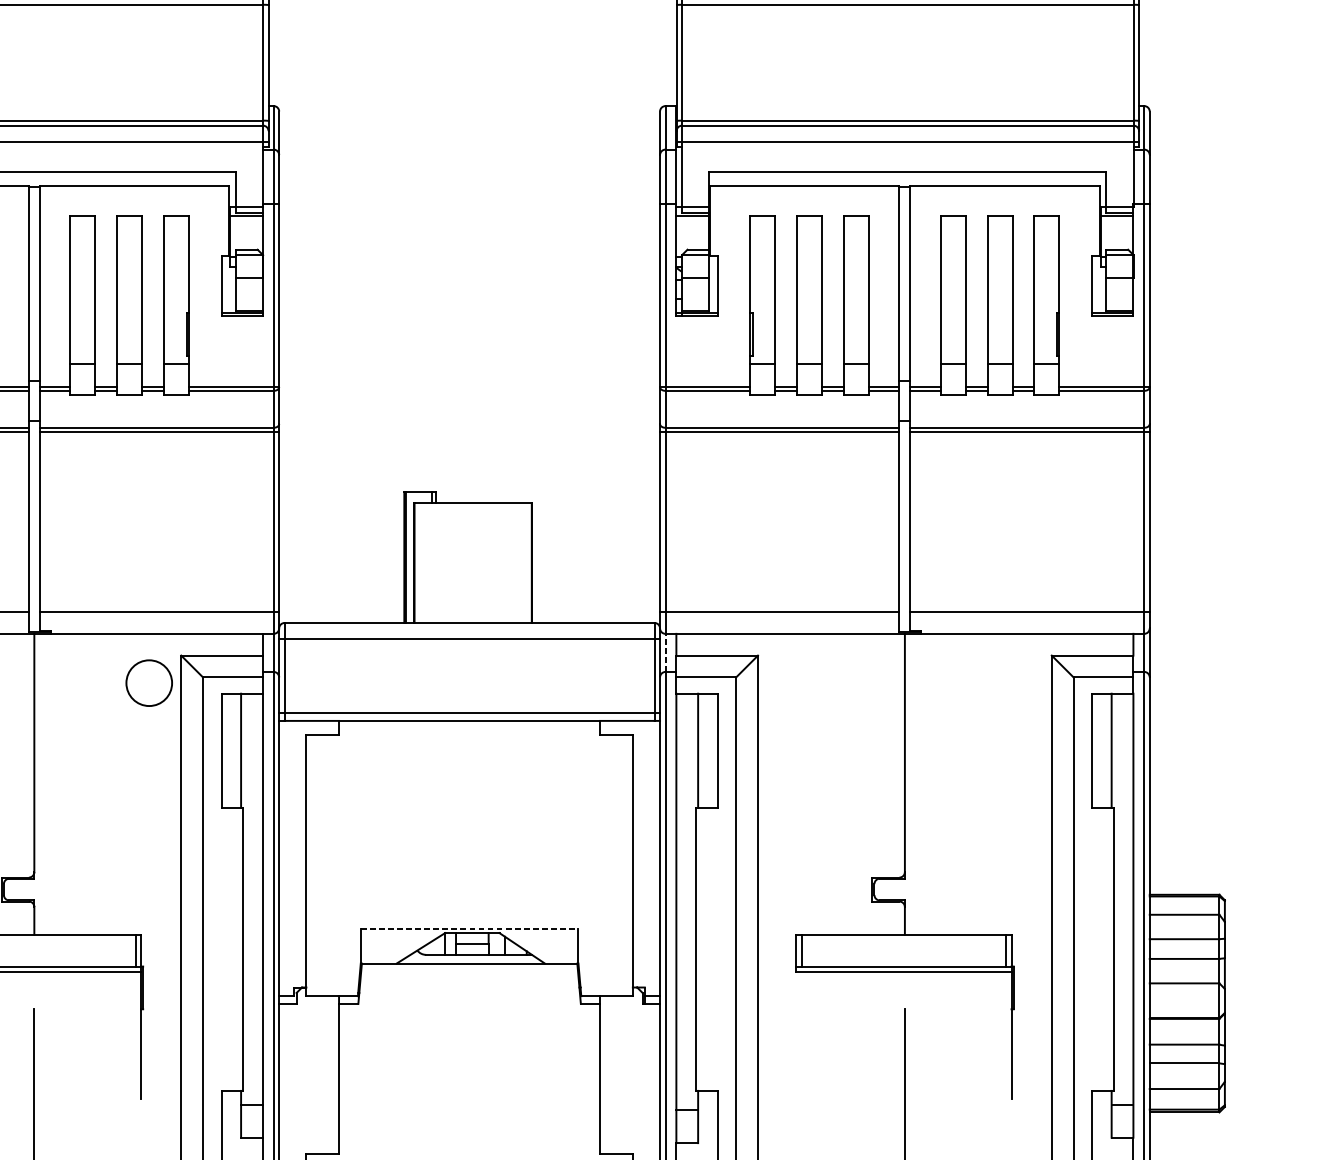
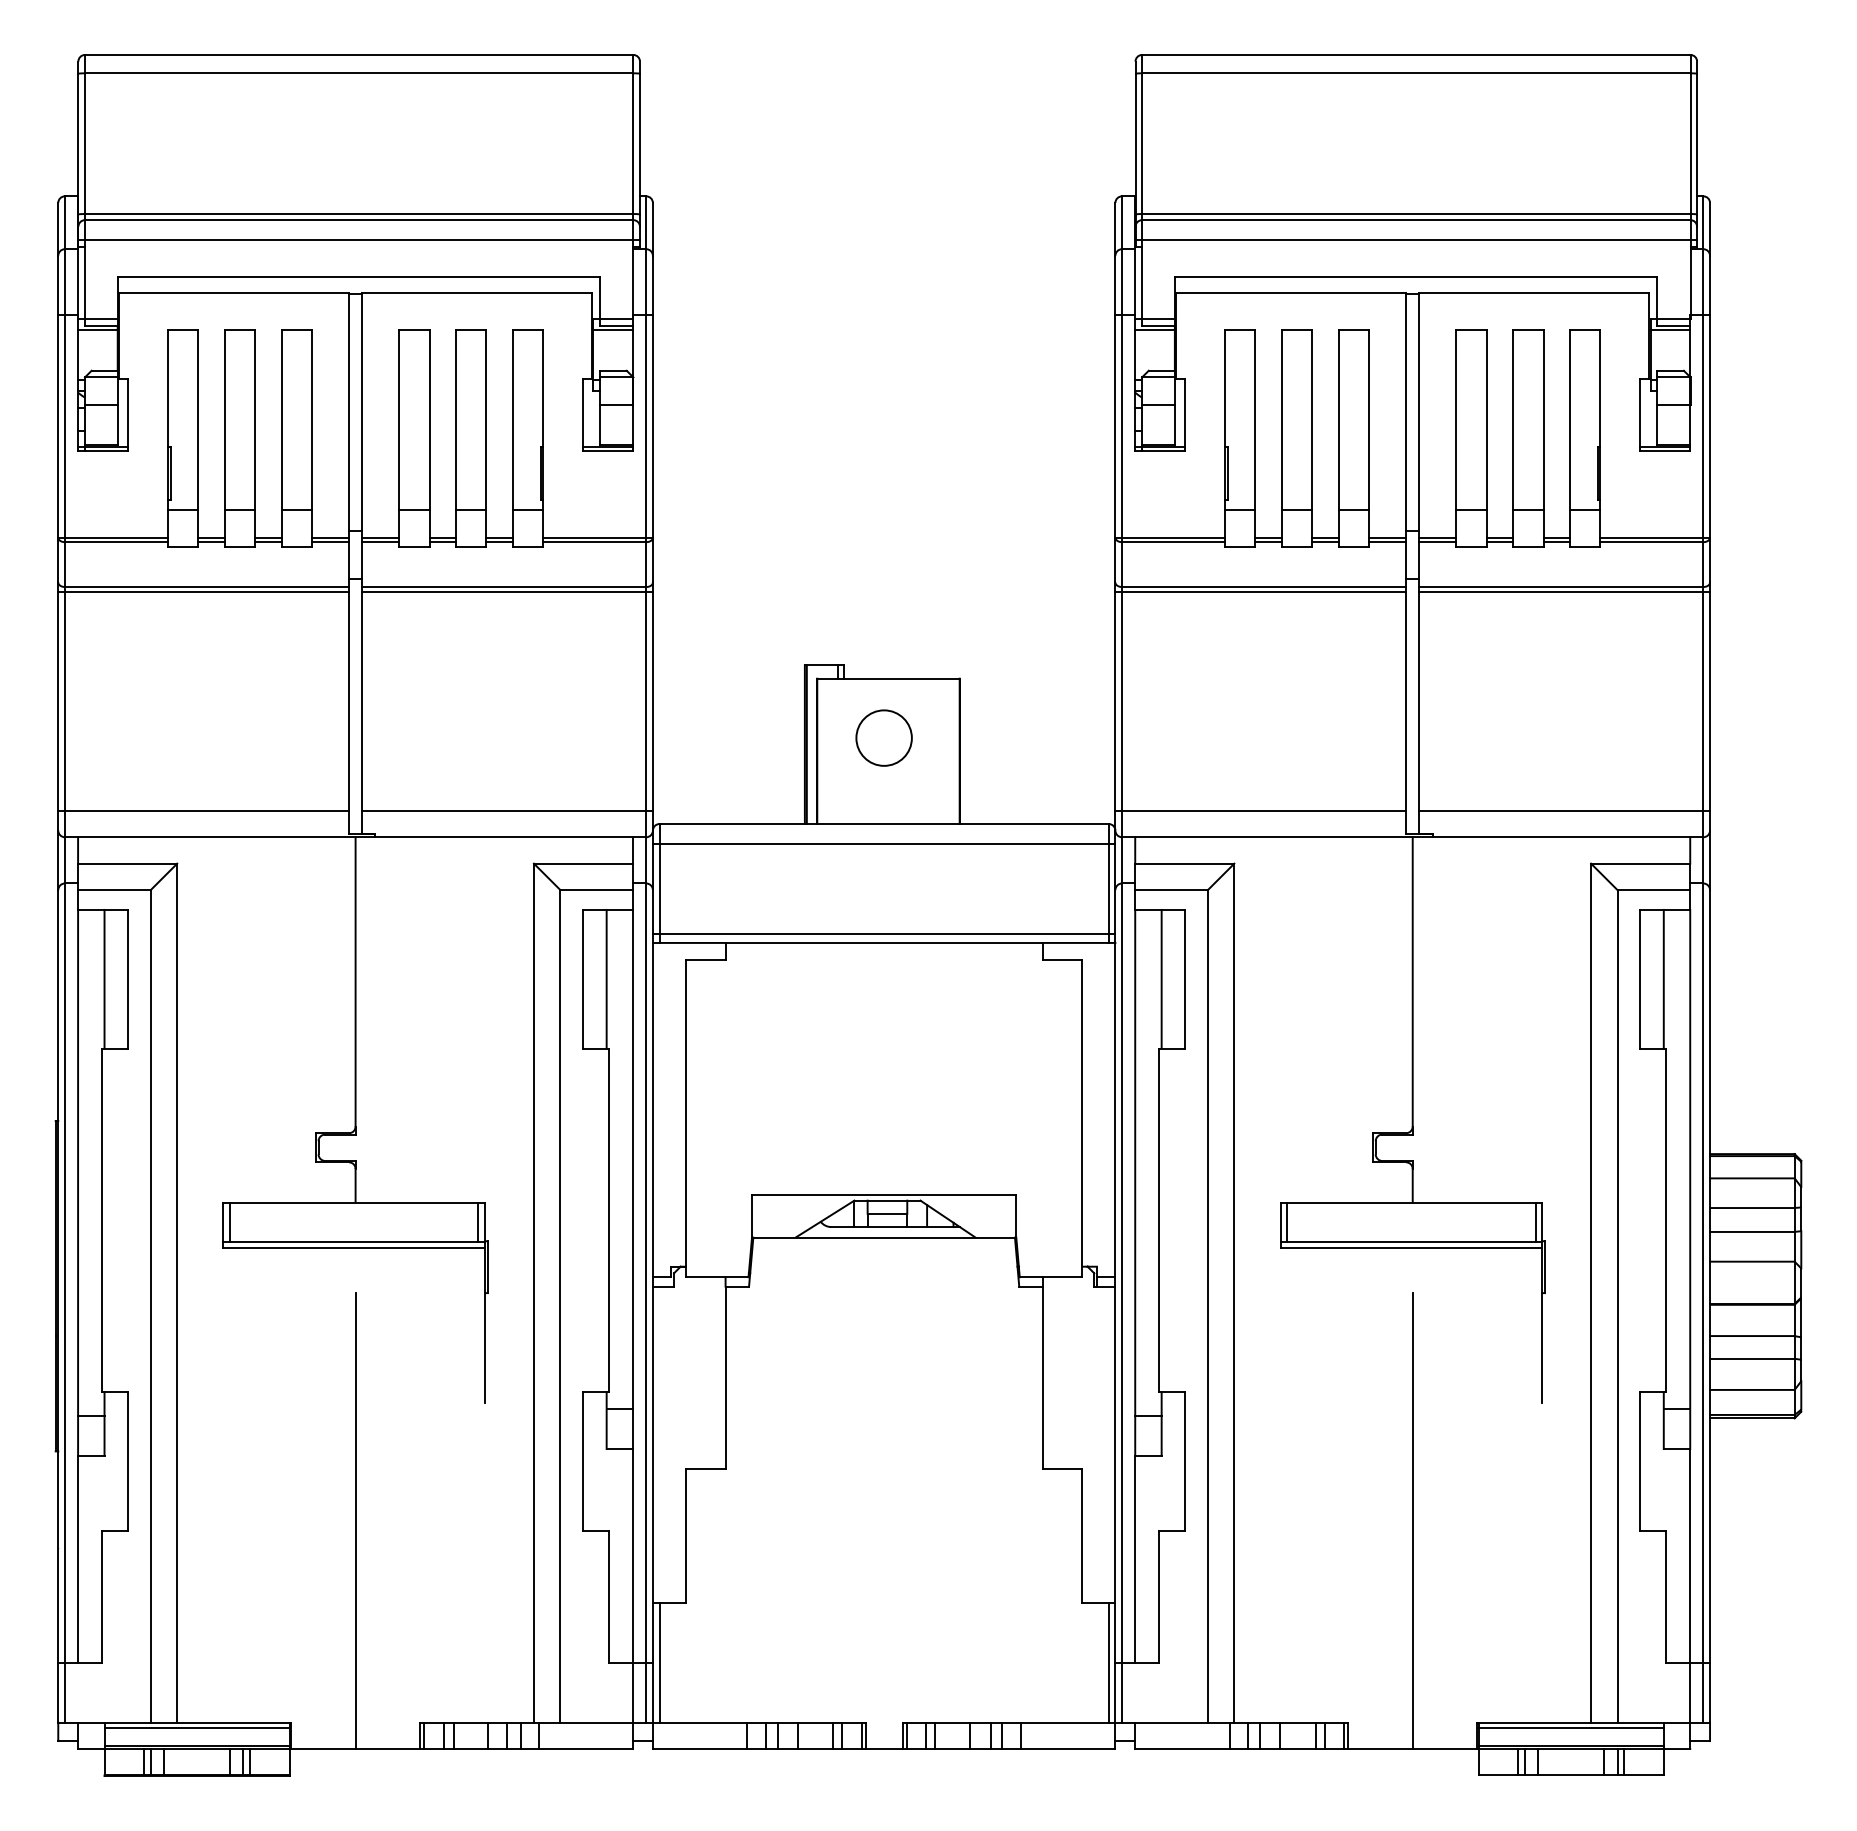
line: (665, 652) -> (1122, 859), dashed -> solid
circle: (148, 682) -> (883, 737), moved
line: (469, 928) -> (884, 1195), dashed -> solid

